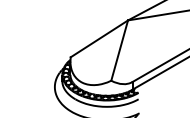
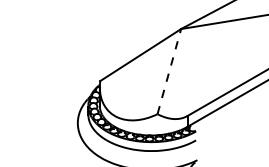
line: (119, 50) -> (169, 71), solid -> dashed

